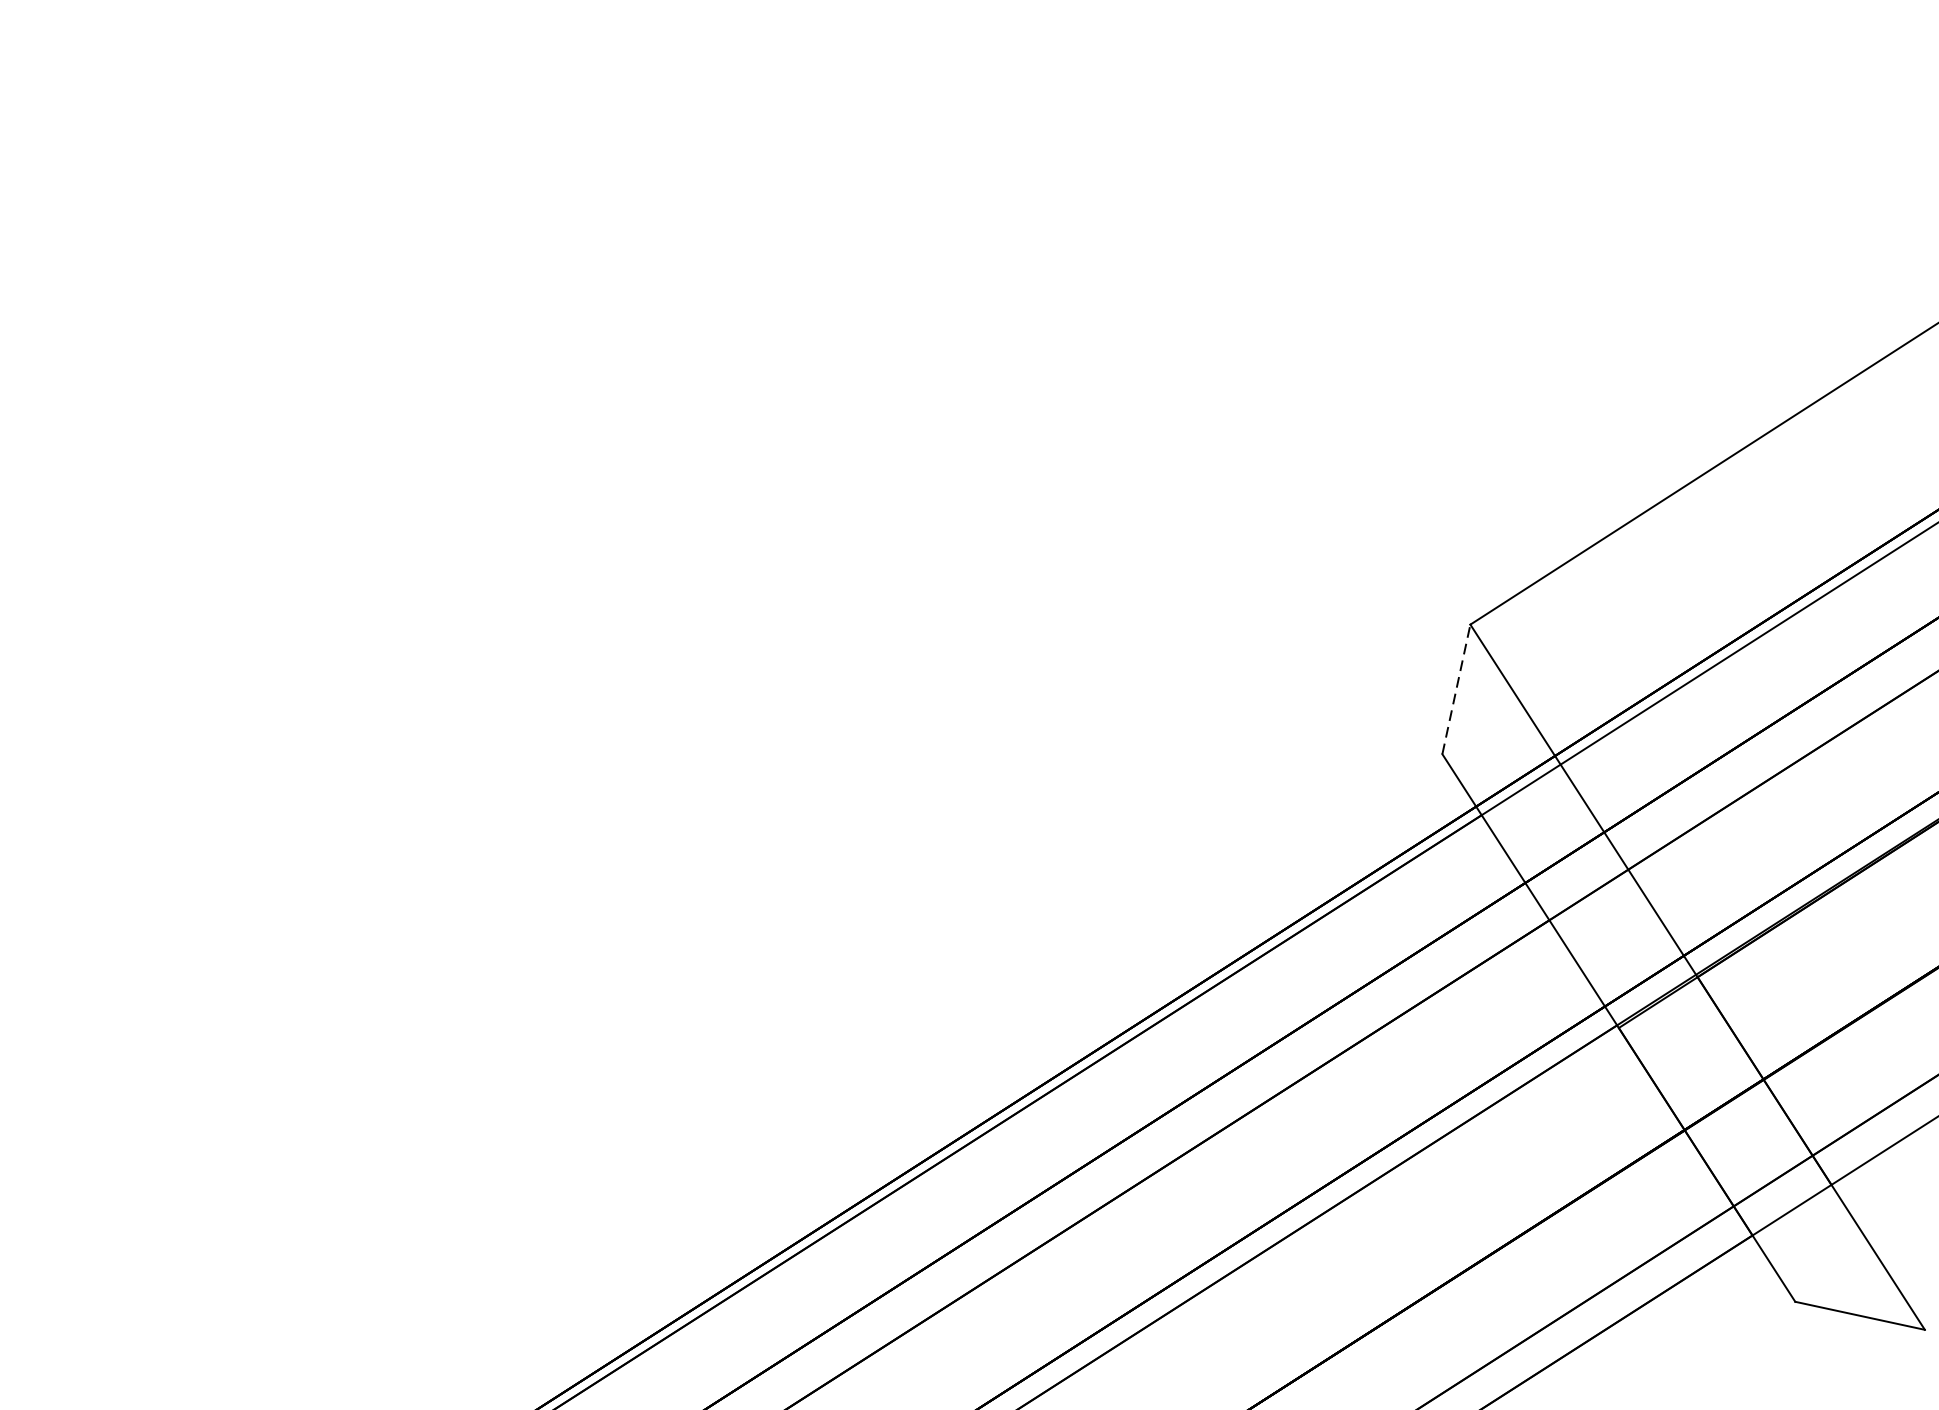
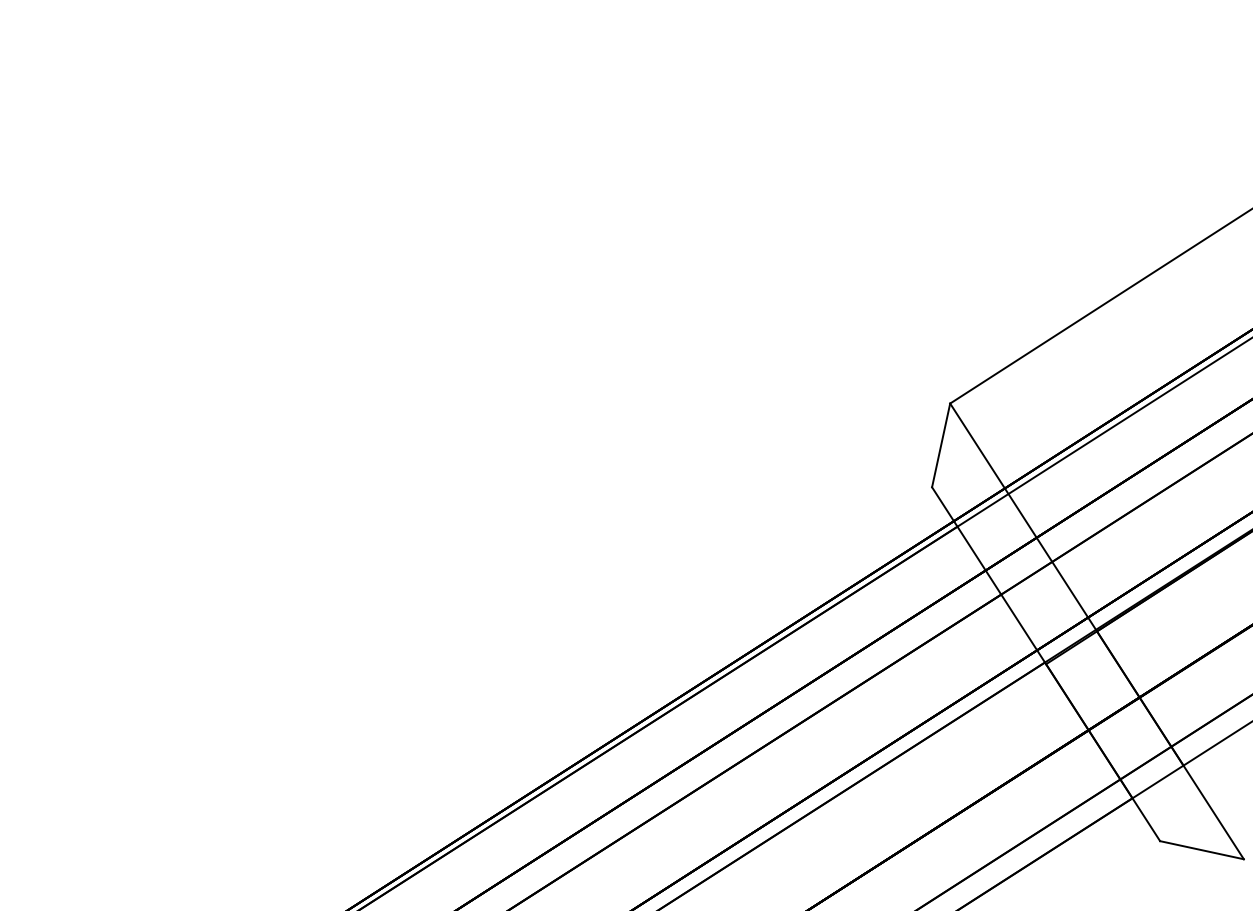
line: (1456, 689) -> (941, 445), dashed -> solid

